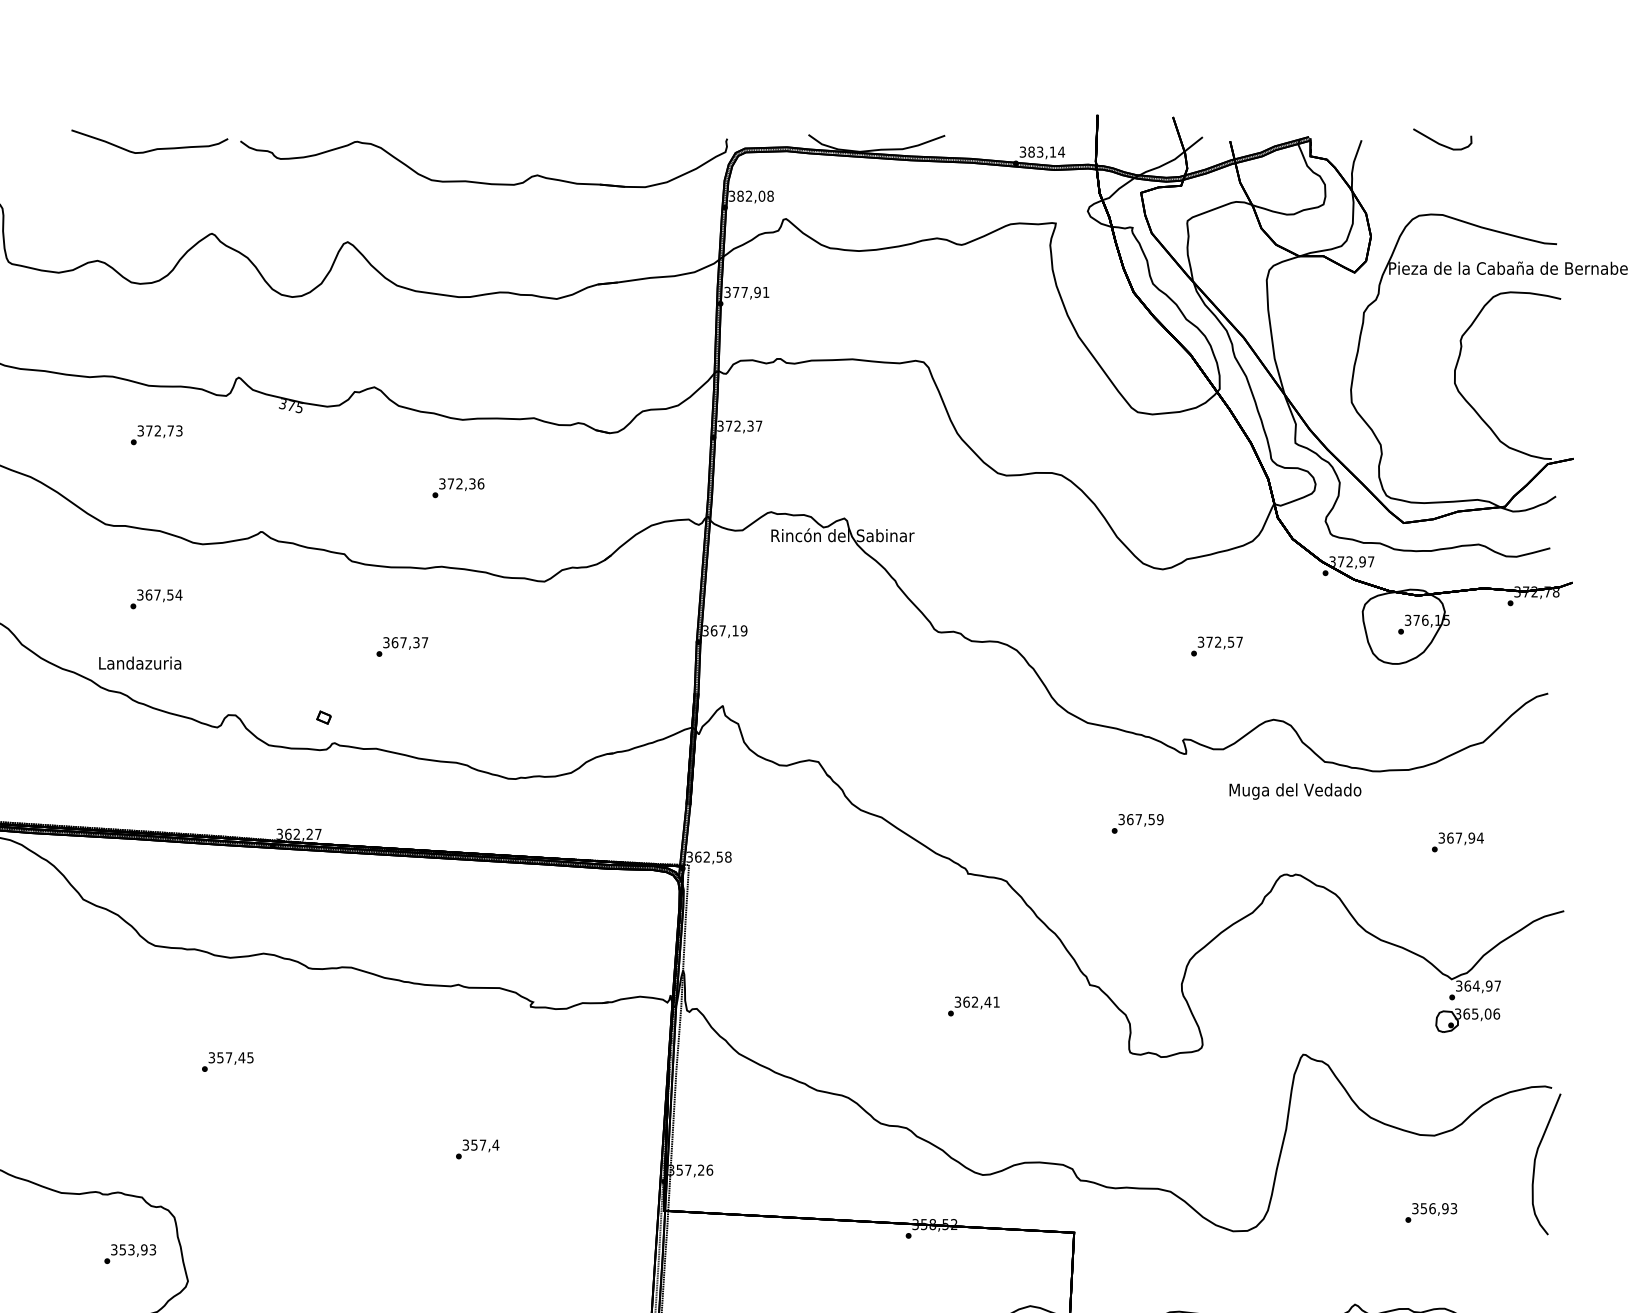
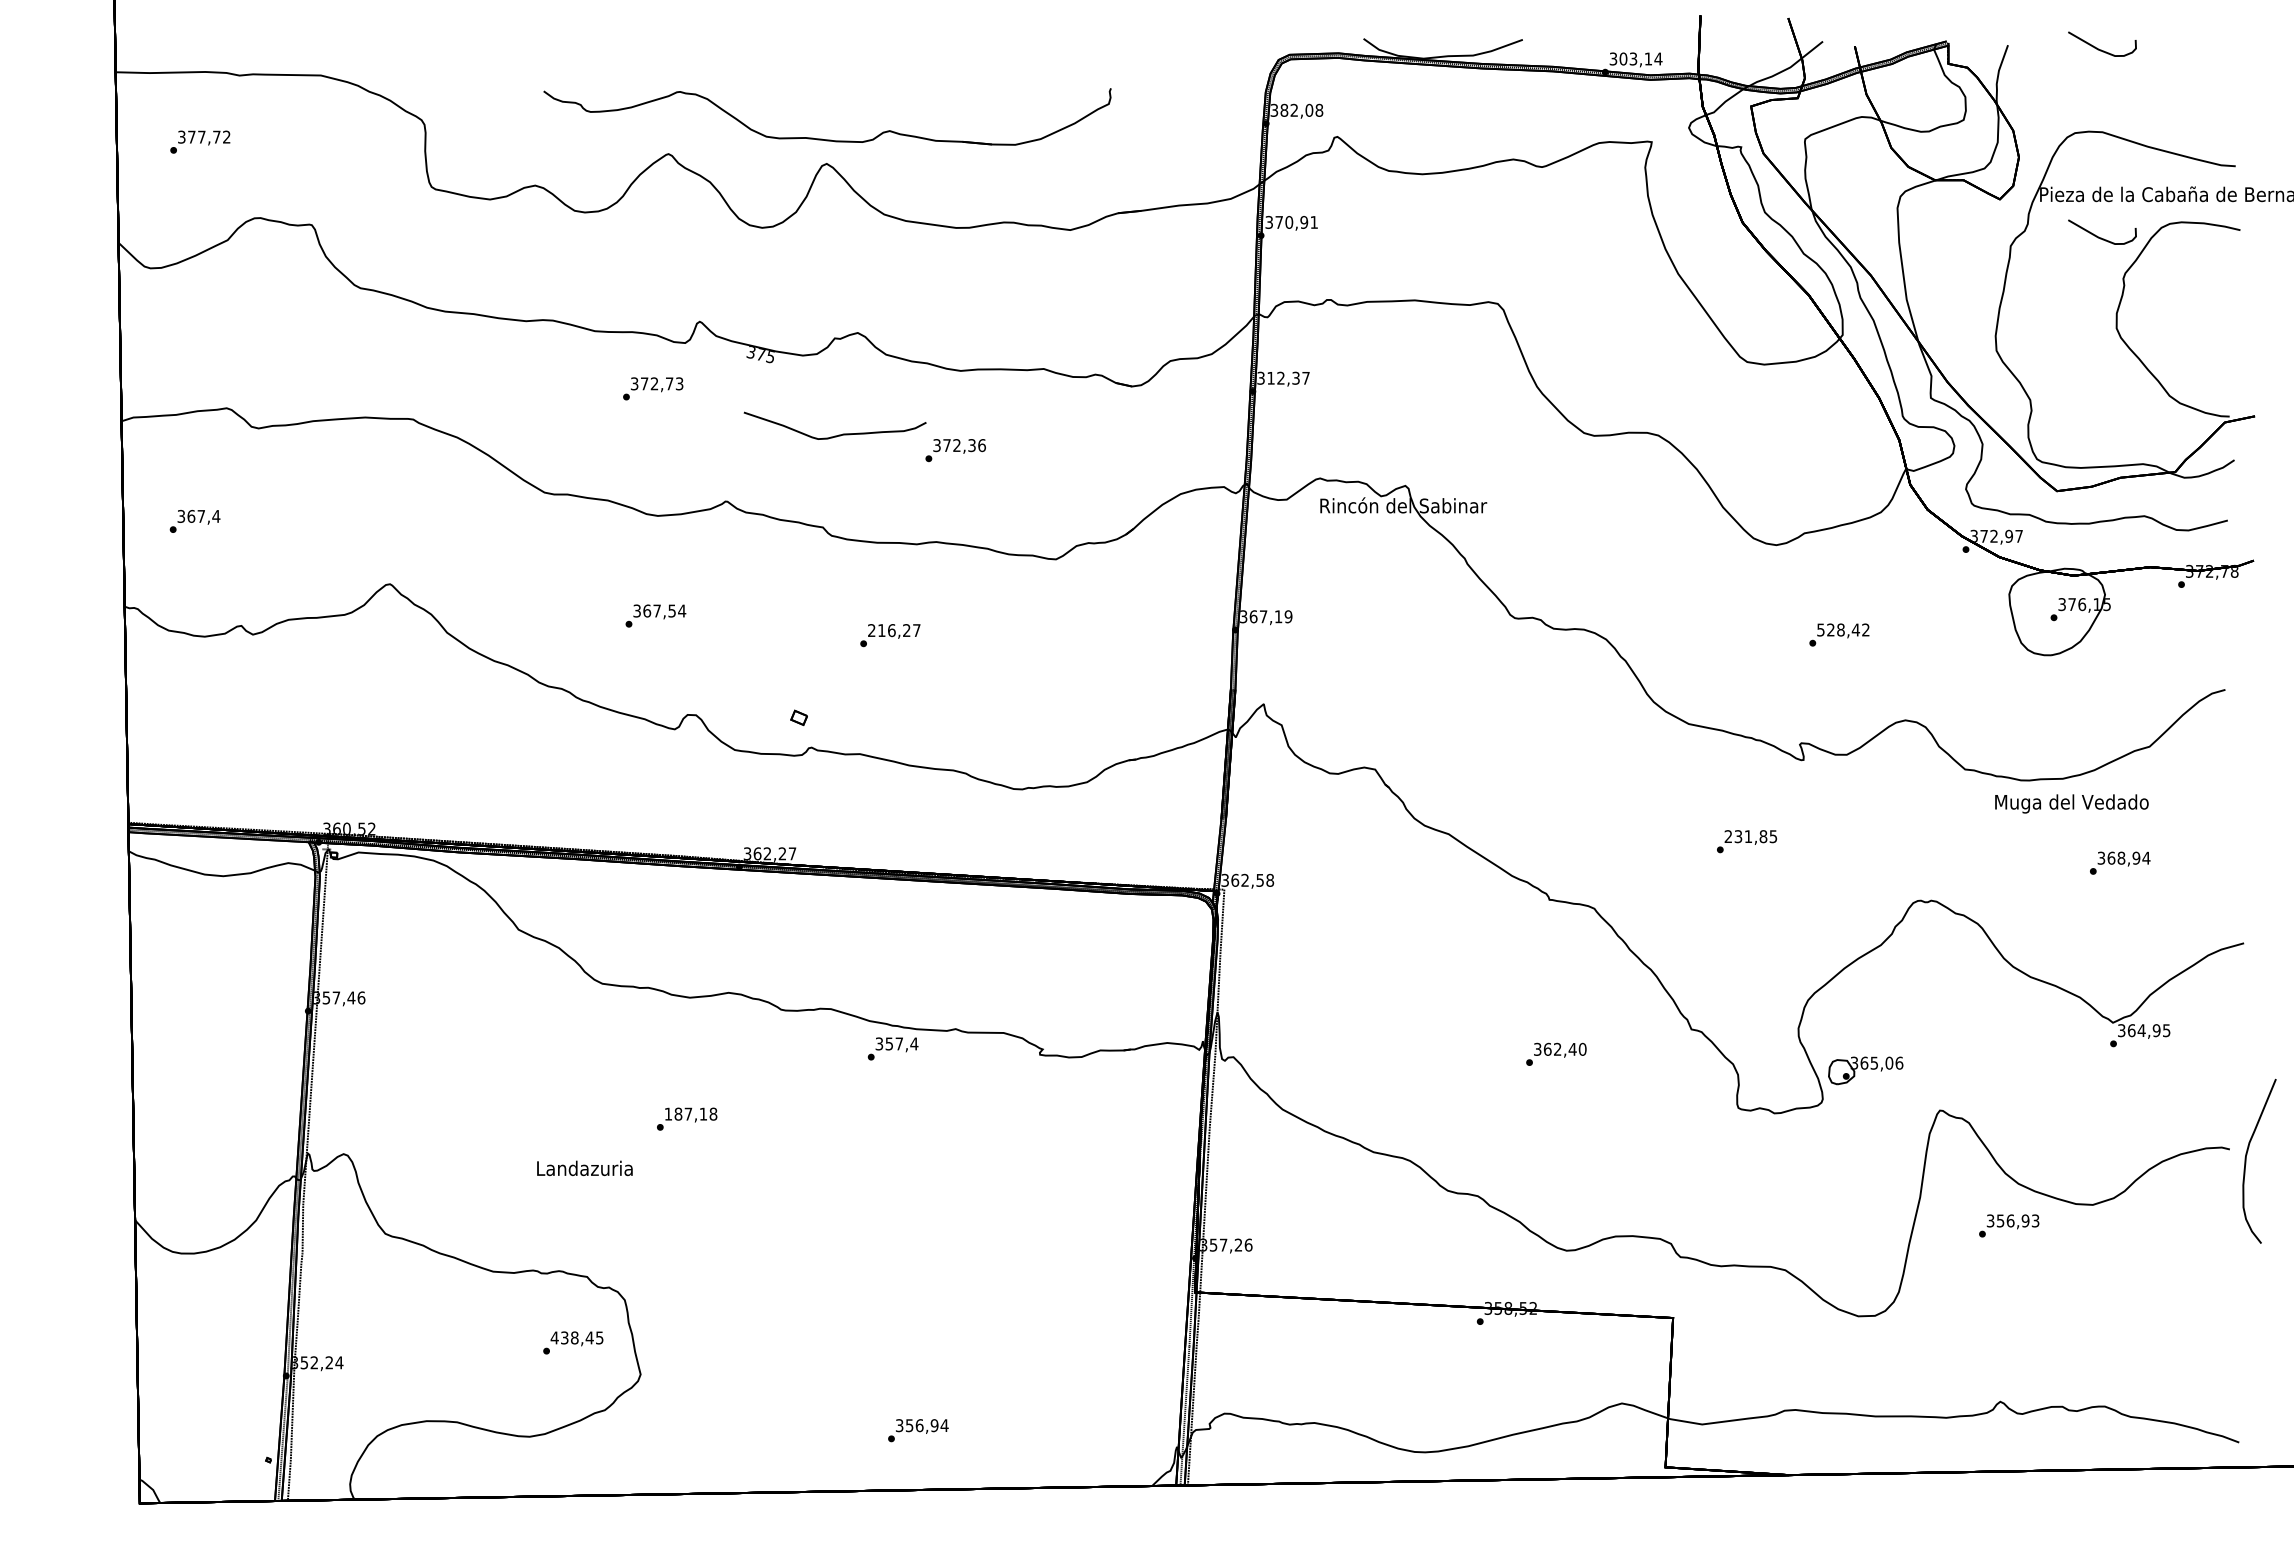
curve: (152, 149) -> (838, 434), moved
text: (1031, 151) -> (1623, 58), 383,14 -> 303,14
part: (479, 181) -> (822, 138), moved
text: (744, 292) -> (1289, 222), 377,91 -> 370,91
curve: (1441, 305) -> (2101, 237), added
text: (728, 426) -> (1270, 378), 372,37 -> 312,37
text: (156, 434) -> (653, 388), moved
text: (156, 598) -> (655, 615), moved
text: (1220, 641) -> (1843, 629), 372,57 -> 528,42
text: (401, 642) -> (889, 630), 367,37 -> 216,27
text: (139, 663) -> (584, 1168), moved
text: (1295, 791) -> (2071, 803), moved
text: (1140, 819) -> (1750, 836), 367,59 -> 231,85
text: (1459, 837) -> (2121, 857), 367,94 -> 368,94
text: (1497, 985) -> (2166, 1030), 364,97 -> 364,95
text: (996, 1001) -> (1582, 1048), 362,41 -> 362,40
part: (1467, 1020) -> (1865, 1070), moved
text: (230, 1057) -> (690, 1113), 357,45 -> 187,18
text: (477, 1149) -> (892, 1048), moved
curve: (1535, 1163) -> (2246, 1160), moved
text: (1431, 1212) -> (2009, 1225), moved
text: (132, 1249) -> (576, 1337), 353,93 -> 438,45

